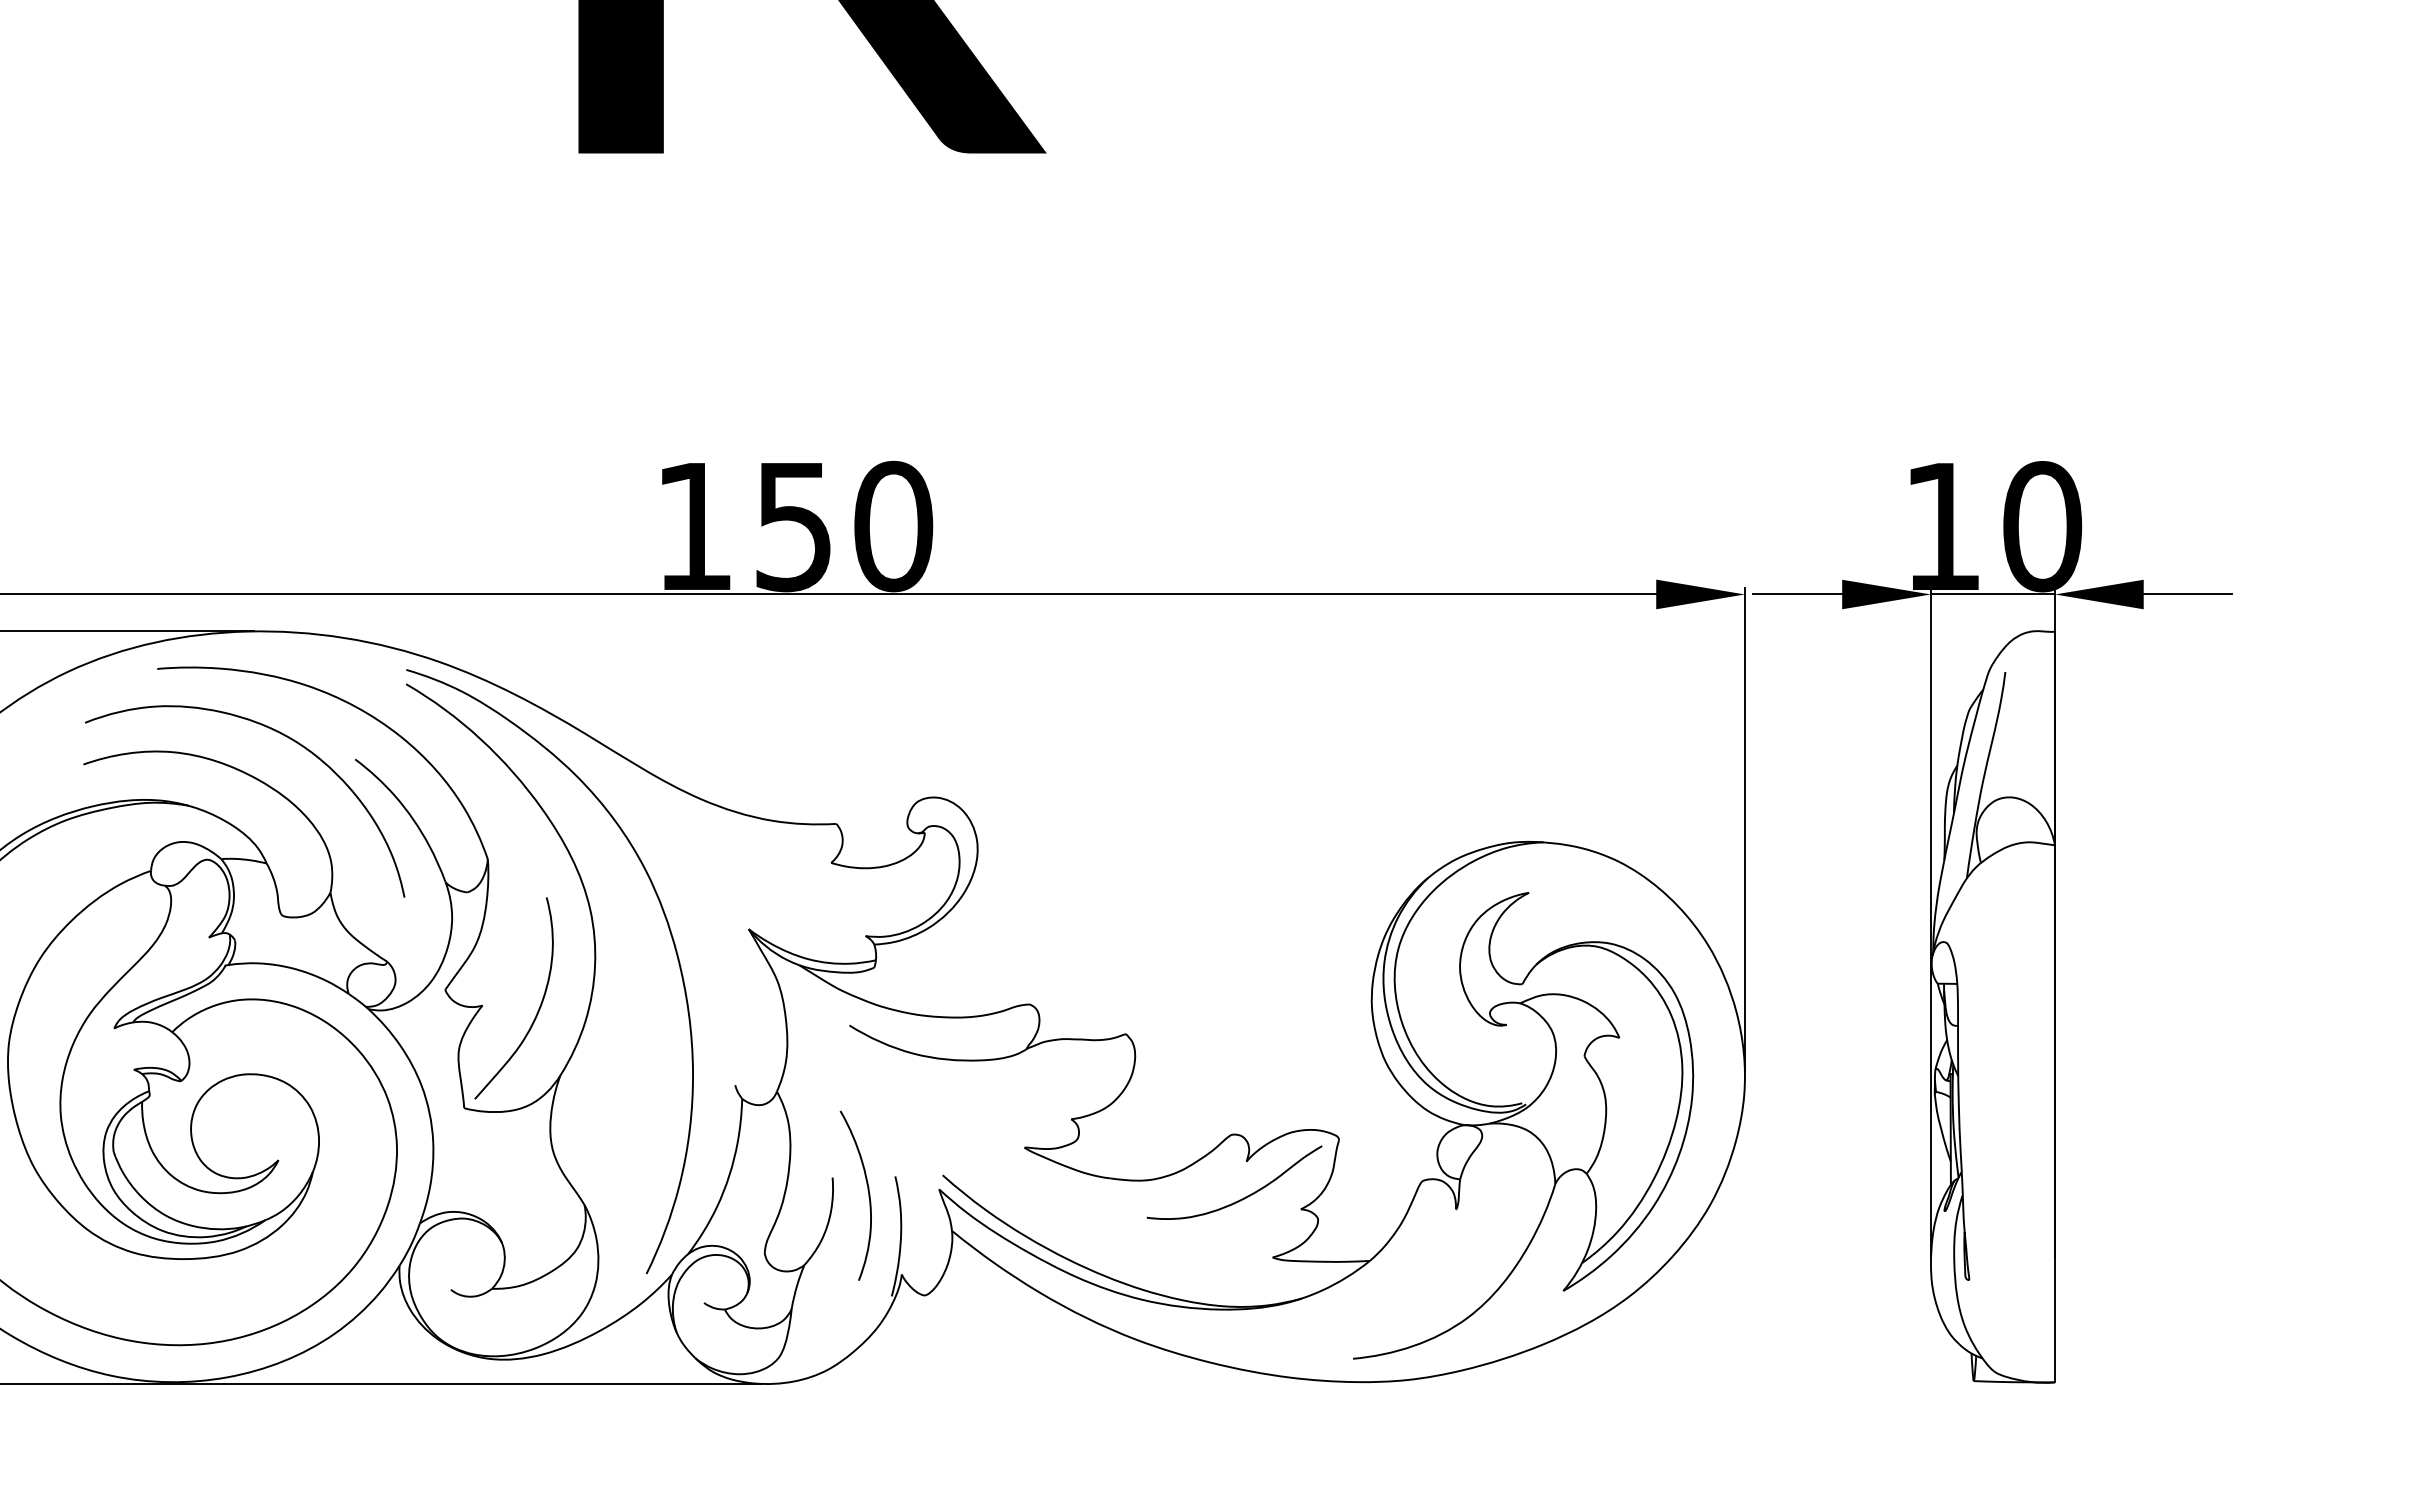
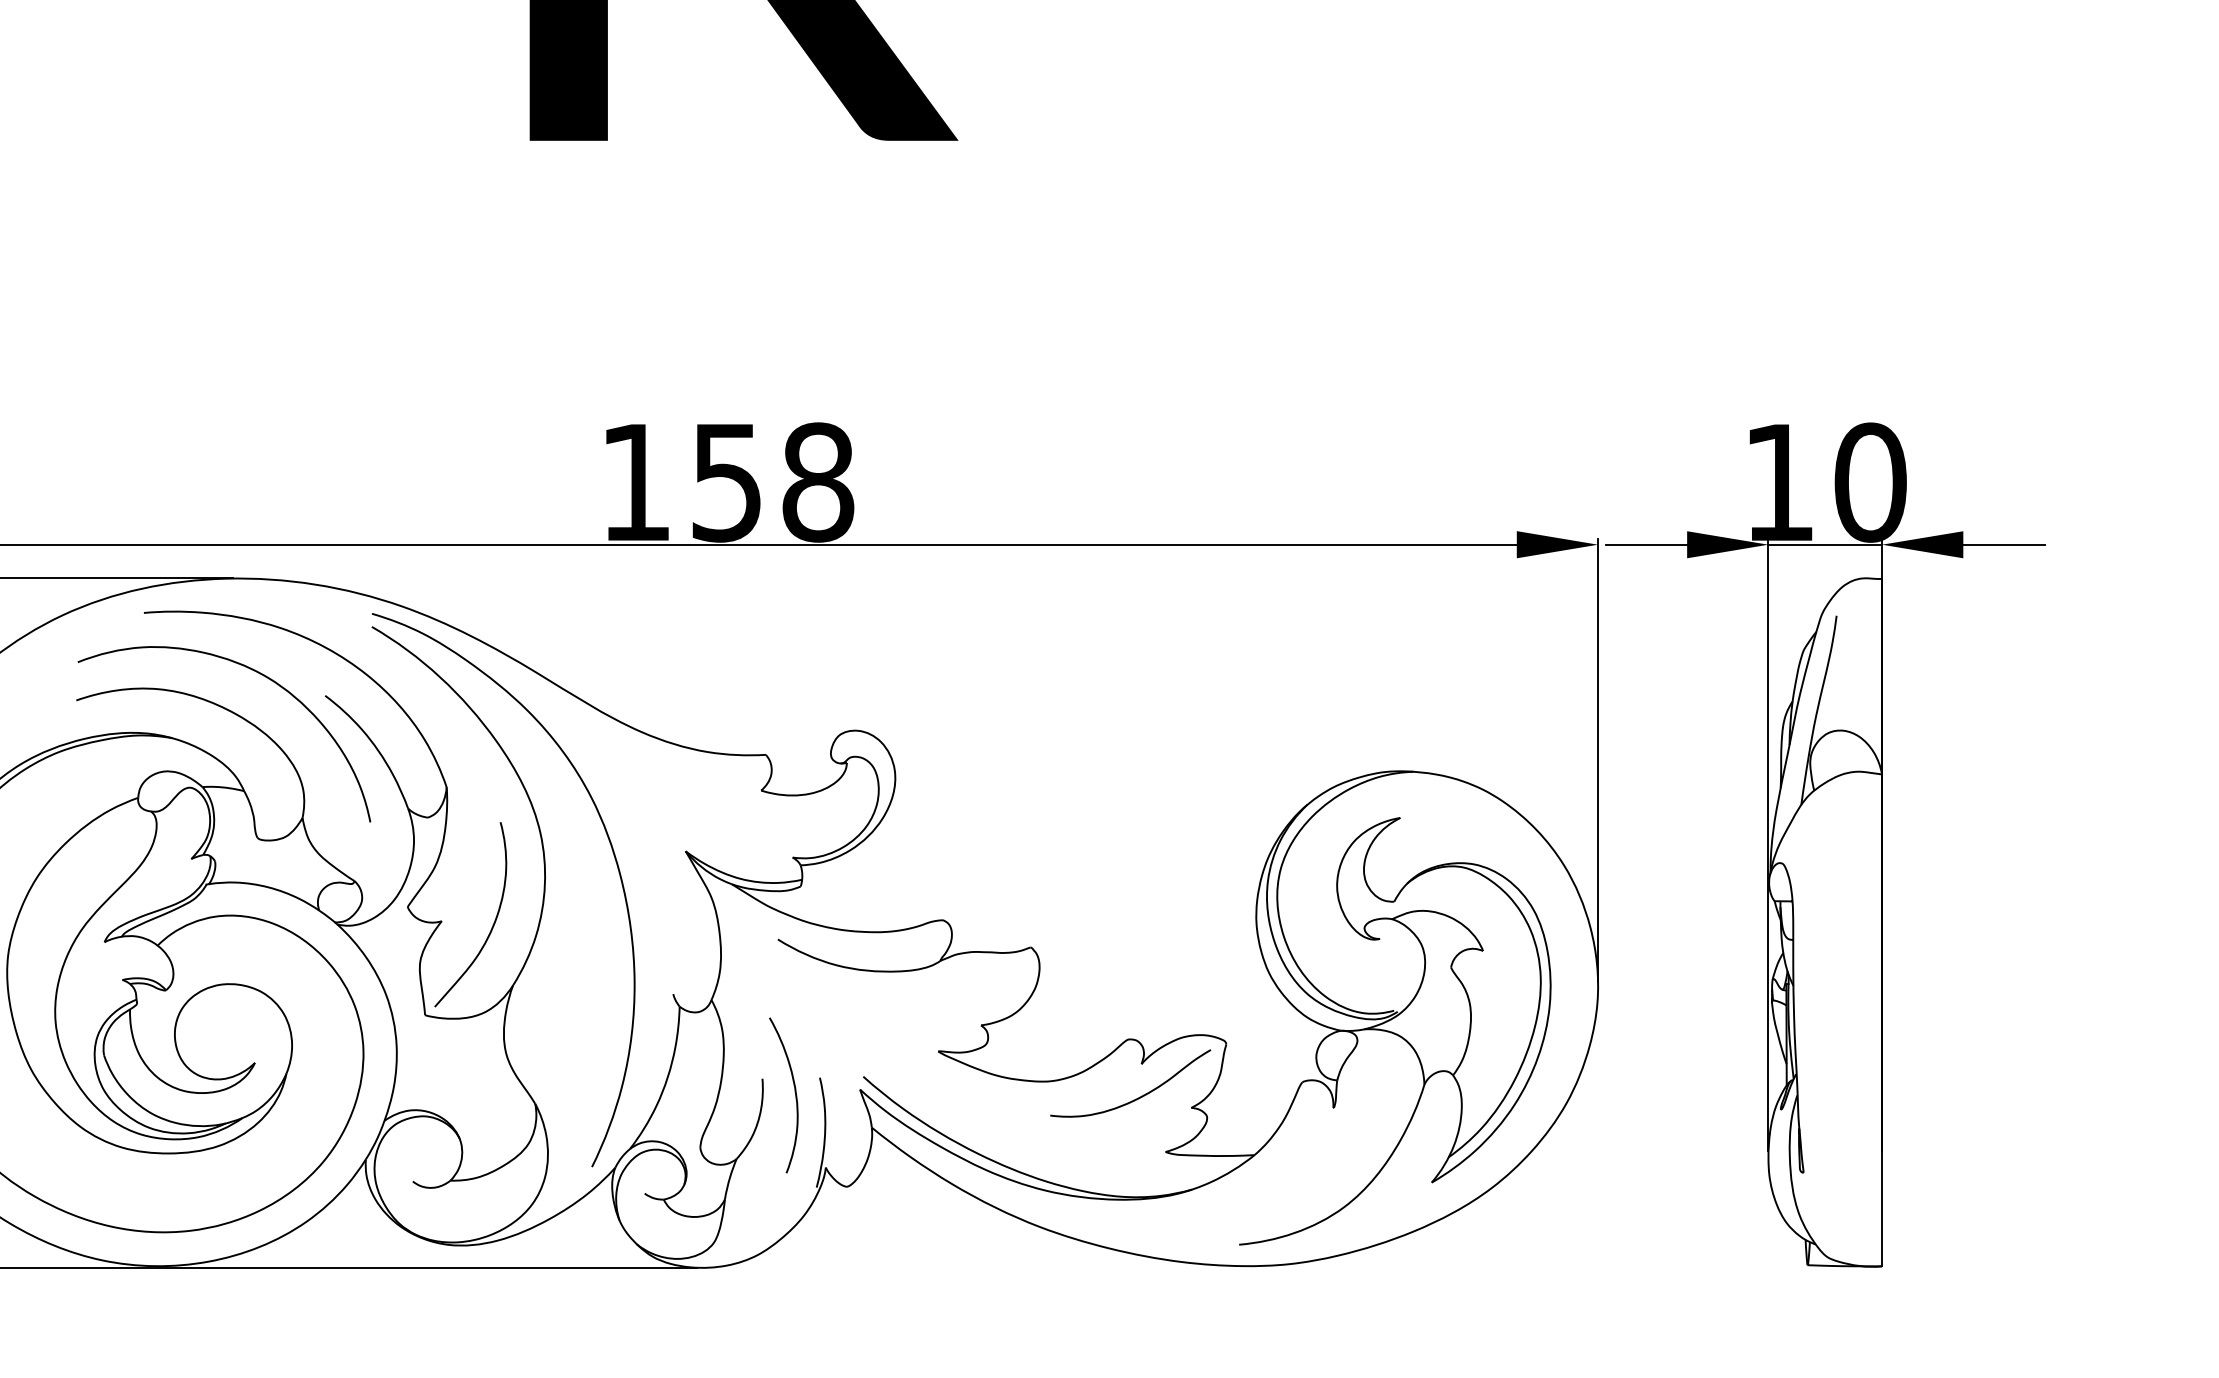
text: (893, 526) -> (818, 482), 150 -> 158

